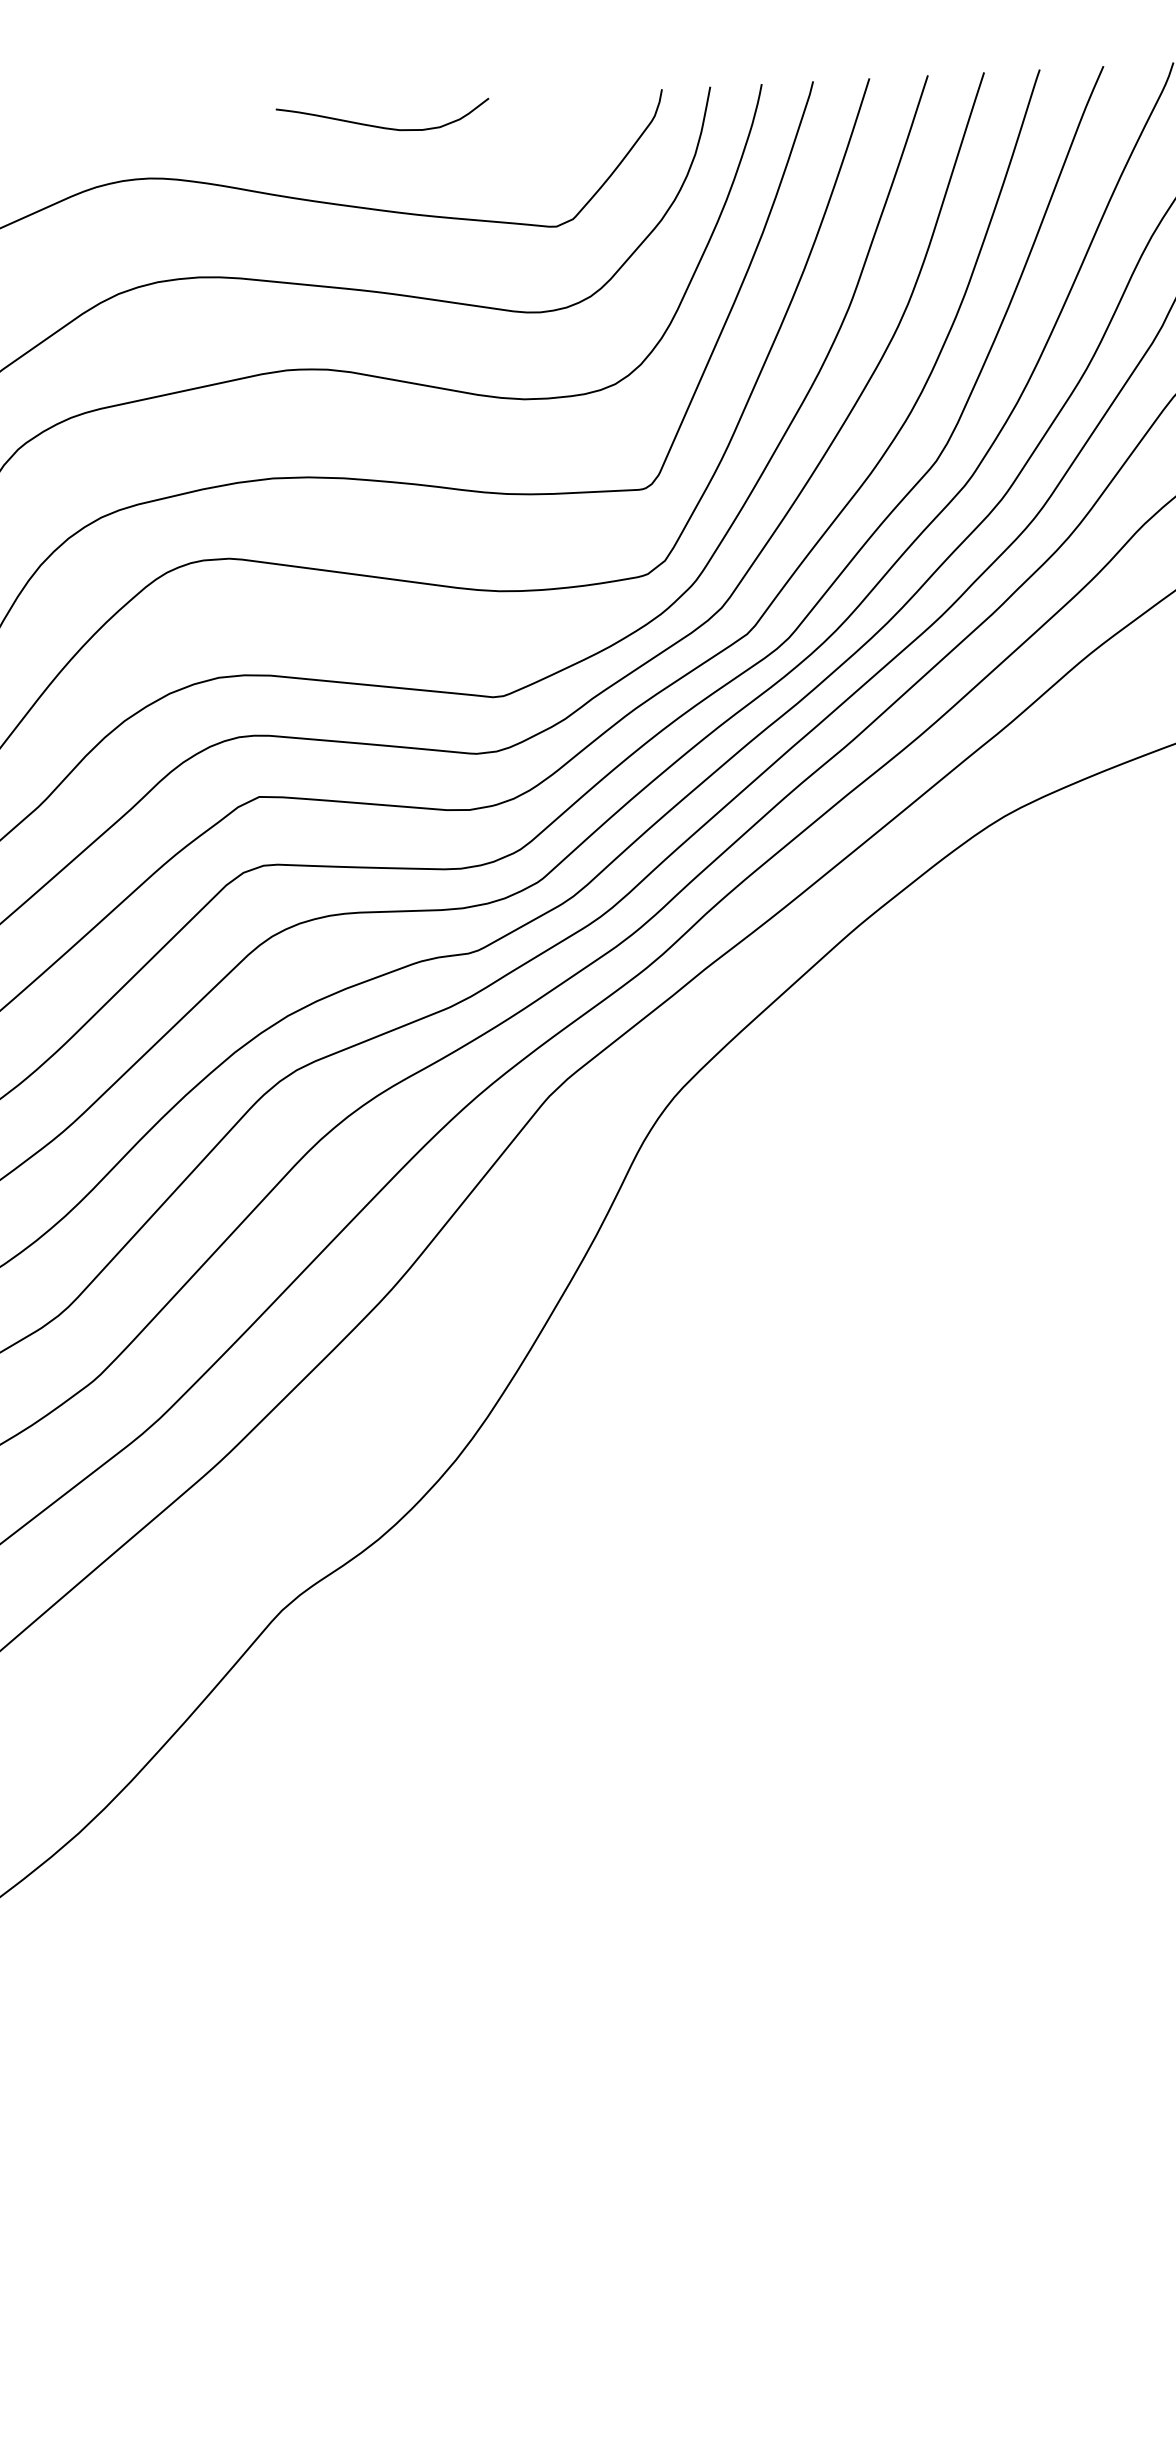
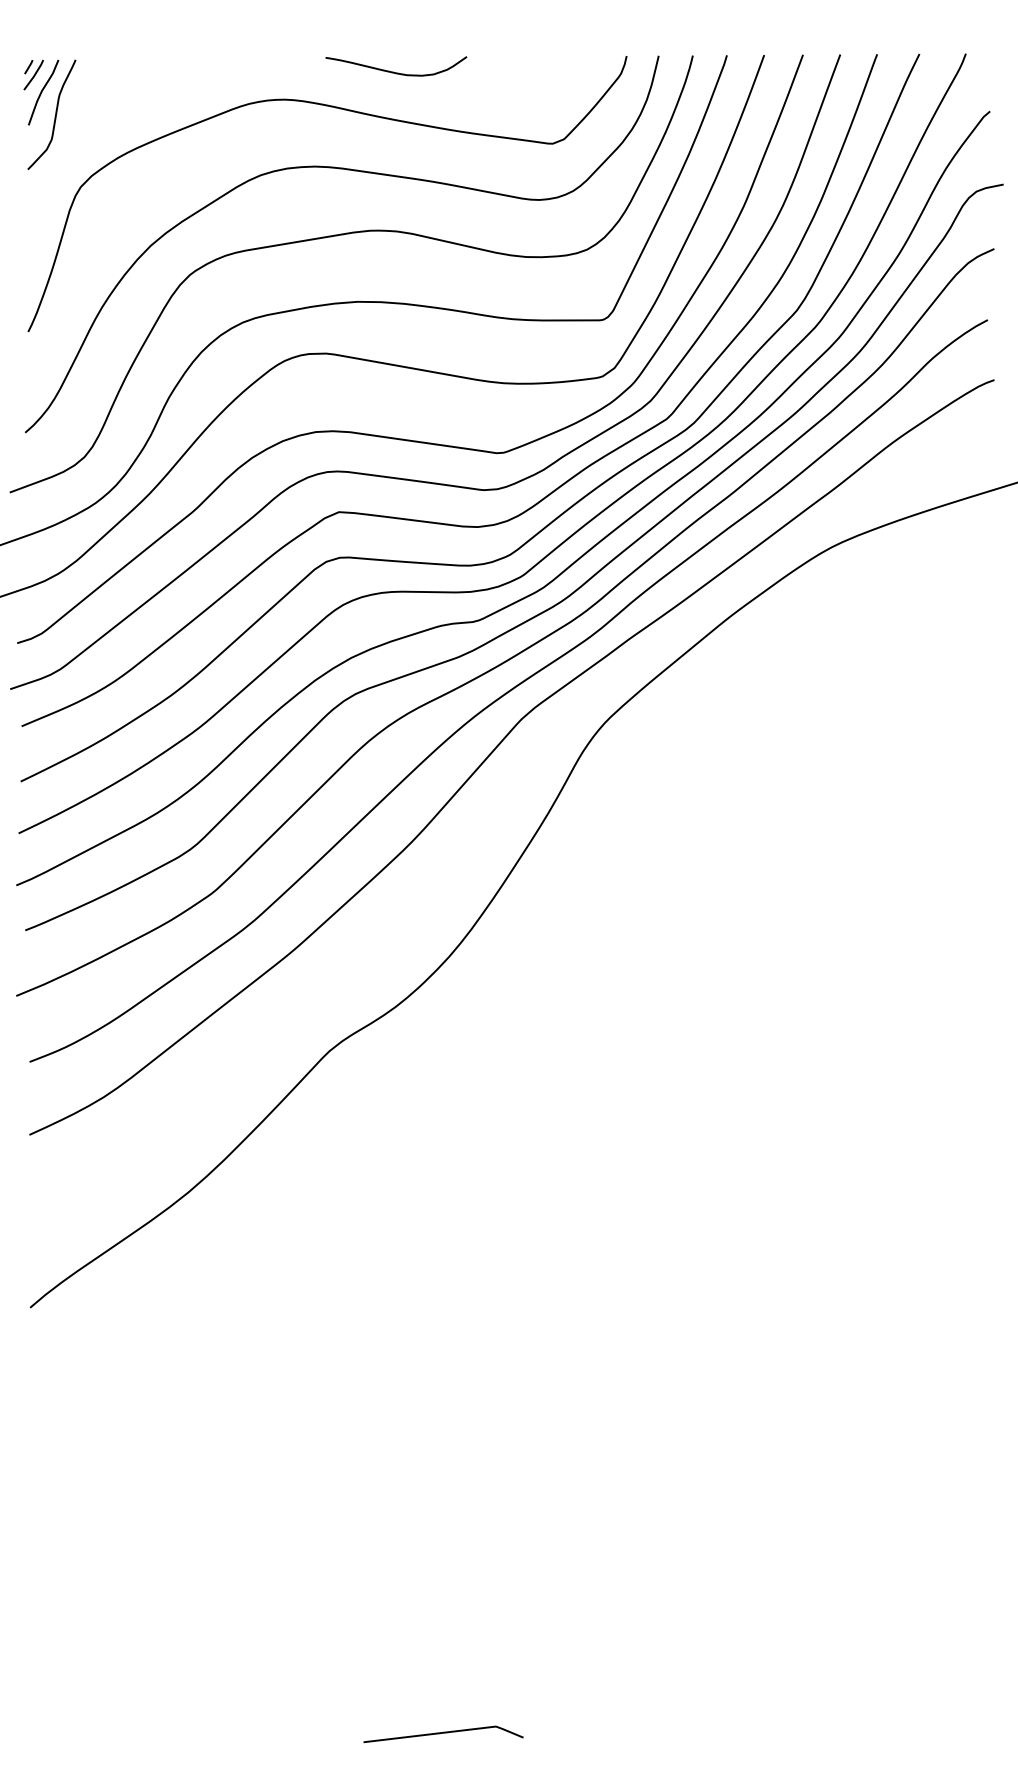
curve: (379, 125) -> (393, 71), moved

